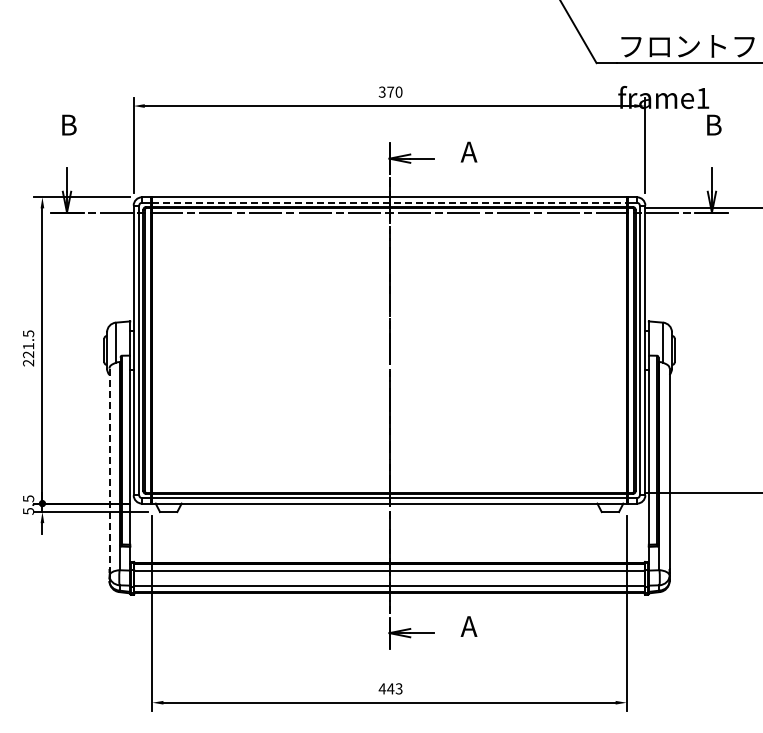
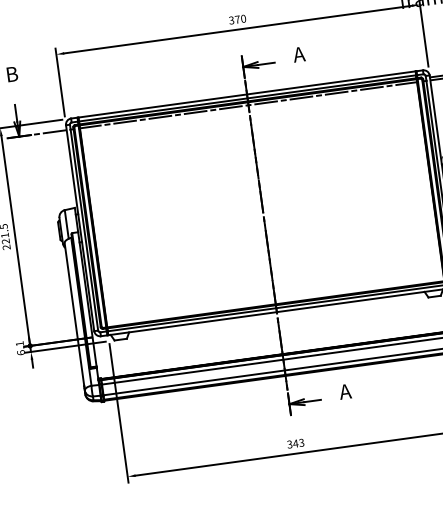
line: (390, 202) -> (248, 98), dashed -> solid
line: (109, 469) -> (74, 315), dashed -> solid
text: (28, 504) -> (20, 347), 5.5 -> 6.1
text: (382, 688) -> (289, 444), 443 -> 343

